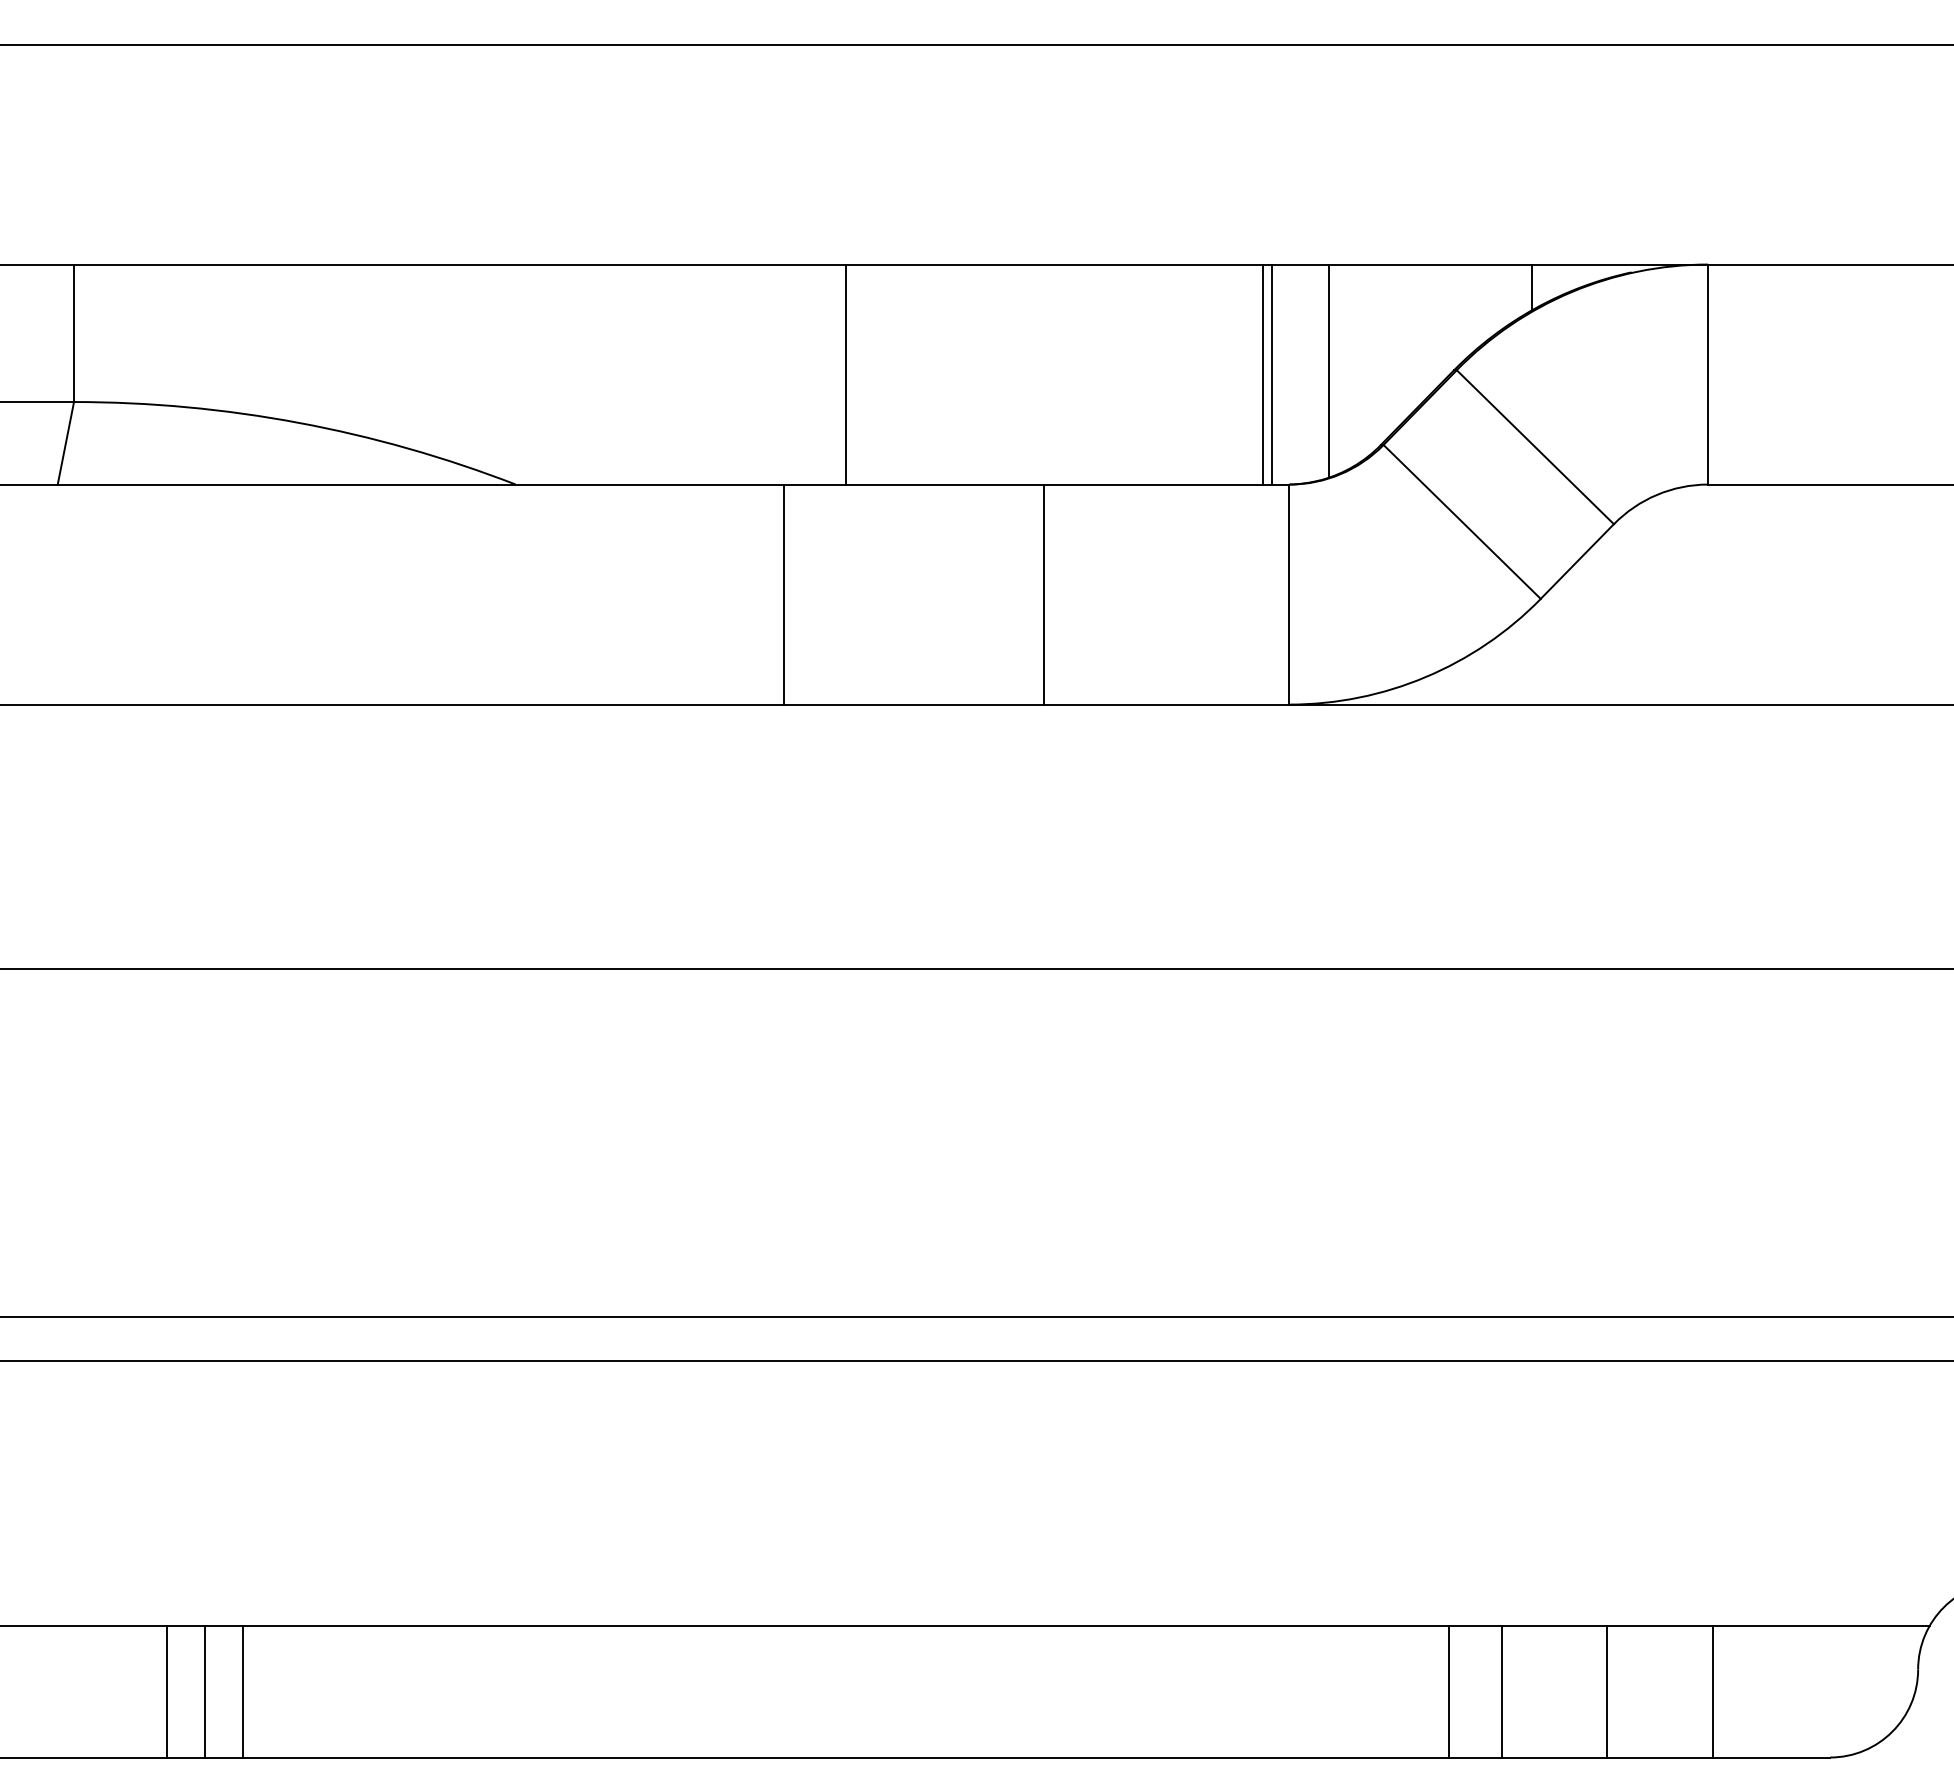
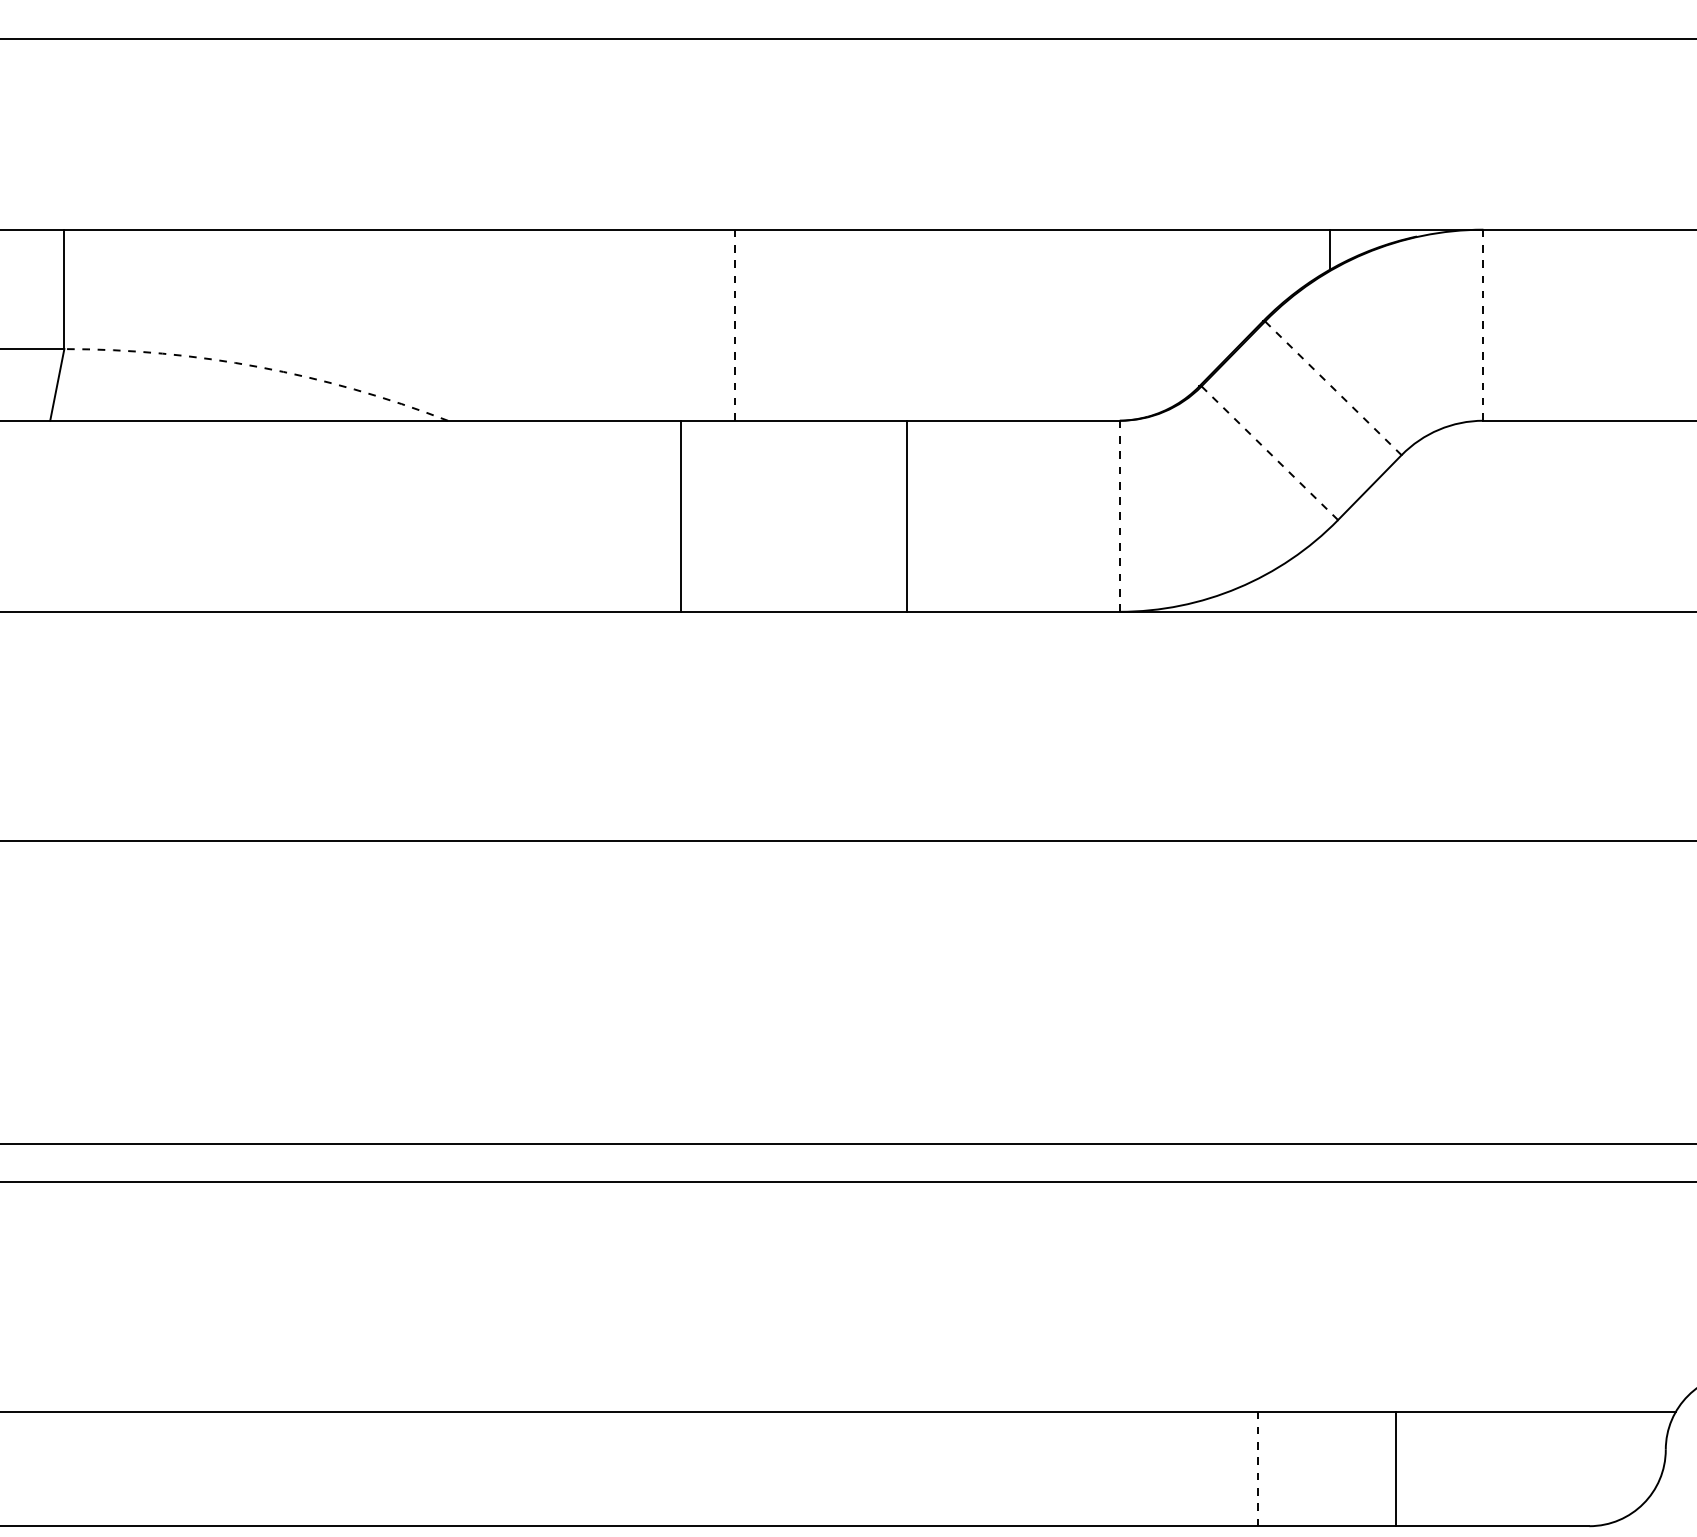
line: (1328, 370) -> (1153, 321), removed
line: (1262, 374) -> (1096, 325), removed
line: (1271, 374) -> (1104, 325), removed
line: (1708, 374) -> (1483, 325), solid -> dashed
line: (846, 375) -> (735, 326), solid -> dashed
arc: (298, 422) -> (259, 366), solid -> dashed
line: (1535, 447) -> (1333, 388), solid -> dashed
line: (1462, 521) -> (1270, 452), solid -> dashed
line: (1289, 595) -> (1119, 517), solid -> dashed
line: (166, 1691) -> (144, 1468), removed
line: (204, 1691) -> (177, 1468), removed
line: (243, 1691) -> (211, 1468), removed
line: (1448, 1691) -> (1257, 1468), solid -> dashed
line: (1501, 1691) -> (1303, 1468), removed
line: (1712, 1691) -> (1487, 1468), removed

